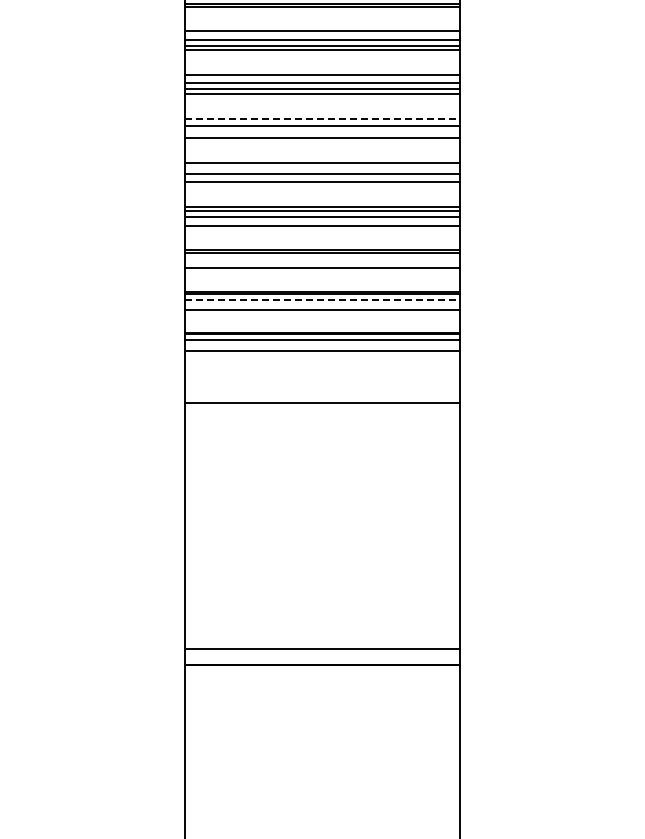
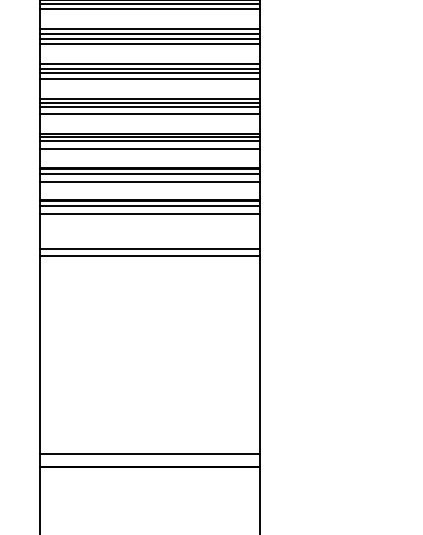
line: (322, 118) -> (150, 28), dashed -> solid
line: (322, 131) -> (150, 38), added
line: (322, 168) -> (150, 68), added
line: (322, 258) -> (150, 140), added
line: (322, 299) -> (150, 173), dashed -> solid
line: (322, 393) -> (150, 248), added

